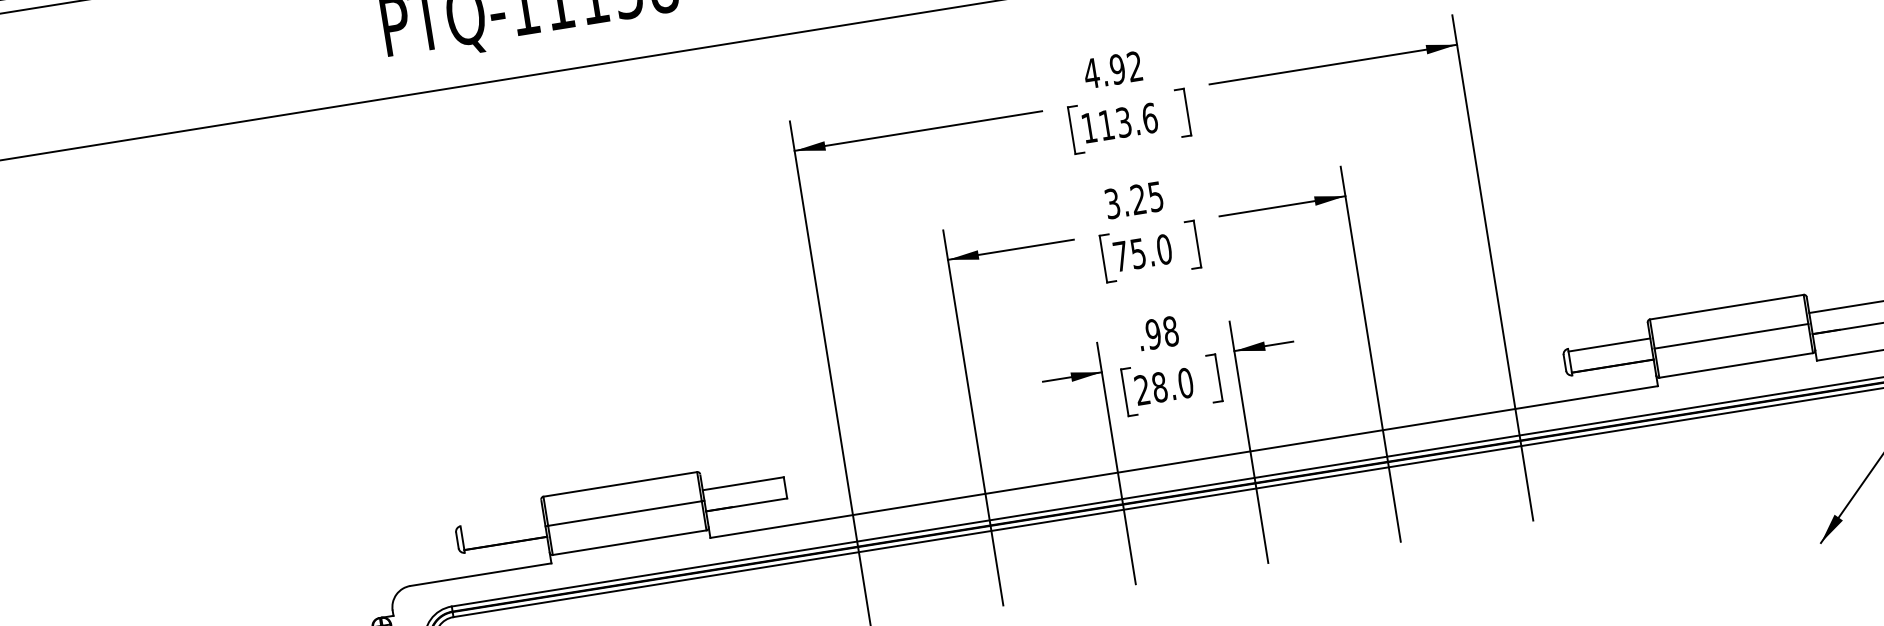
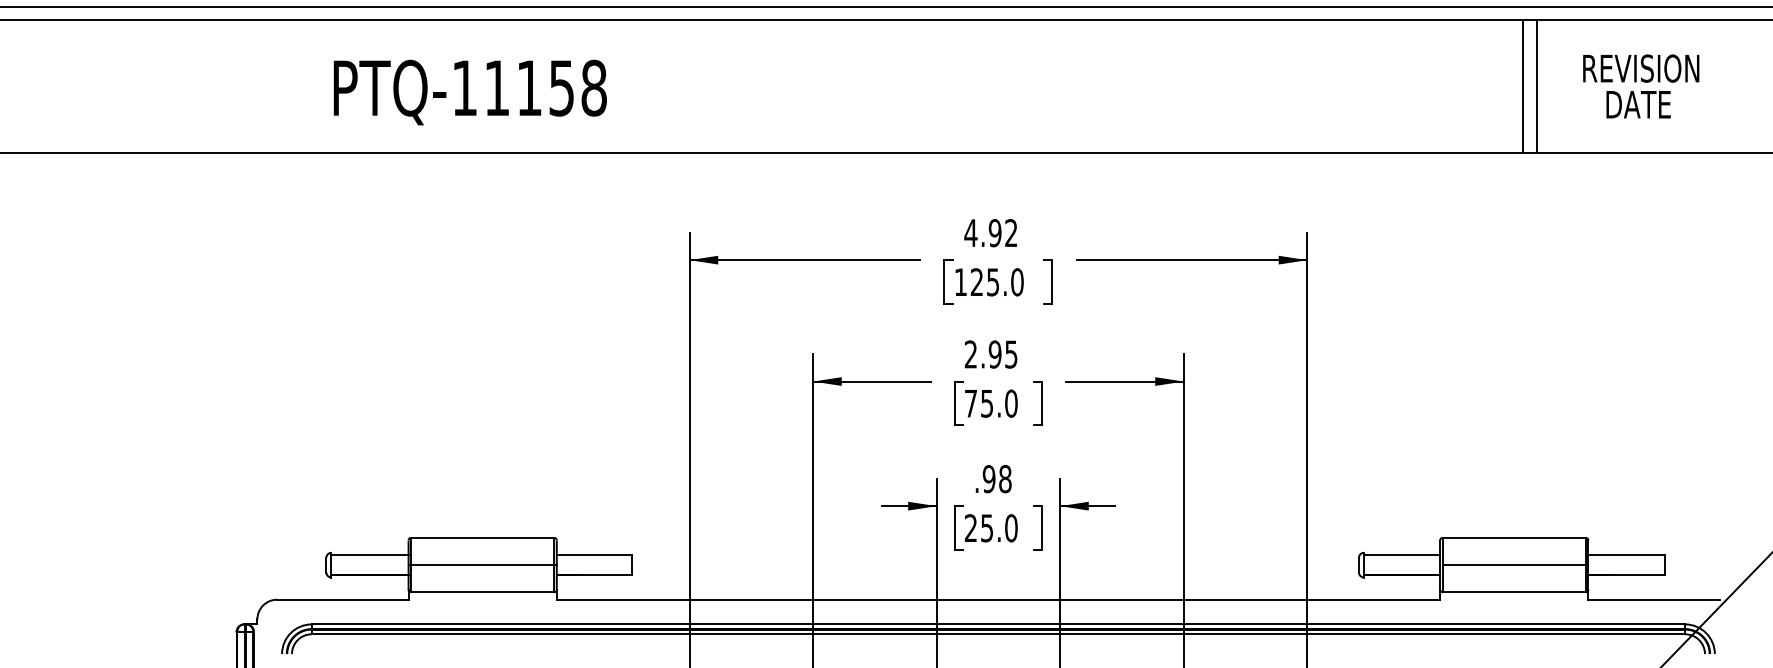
text: (1127, 122) -> (996, 282), 113.6 -> 125.0
text: (1124, 201) -> (982, 354), 3.25 -> 2.95
text: (1159, 387) -> (986, 528), 28.0 -> 25.0
line: (501, 522) -> (369, 555), added

